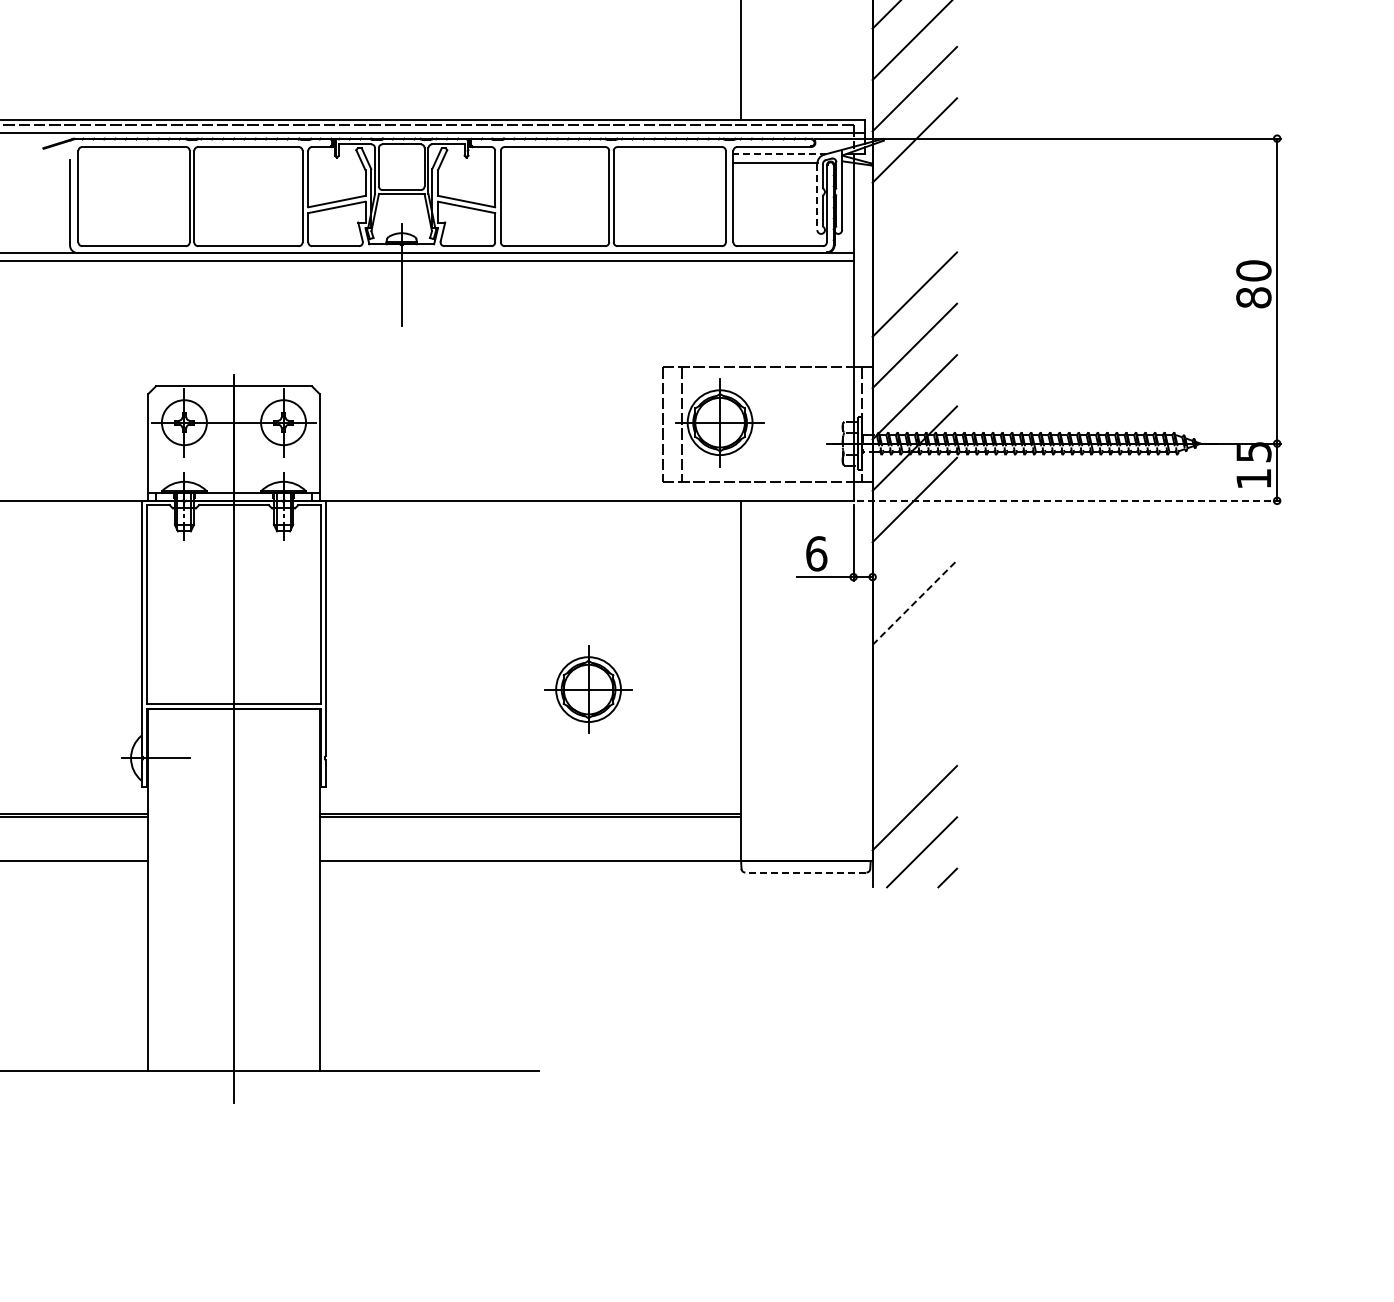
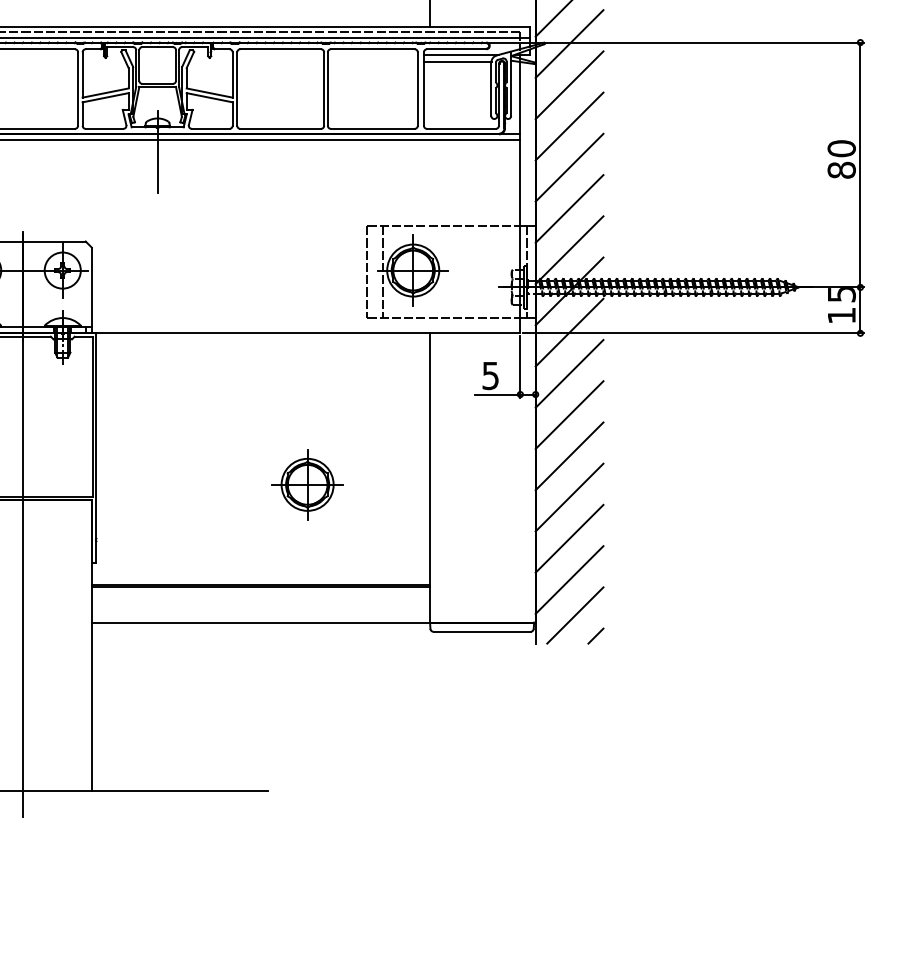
line: (780, 153) -> (461, 54), dashed -> solid
line: (914, 191) -> (569, 84), added
line: (817, 197) -> (491, 89), dashed -> solid
line: (914, 243) -> (569, 126), added
line: (1069, 500) -> (693, 333), dashed -> solid
line: (914, 551) -> (569, 373), added
text: (816, 553) -> (490, 375), 6 -> 5
line: (914, 602) -> (569, 414), dashed -> solid
line: (914, 653) -> (569, 455), added
line: (914, 705) -> (569, 497), added
line: (914, 756) -> (569, 538), added
line: (805, 872) -> (481, 631), dashed -> solid

